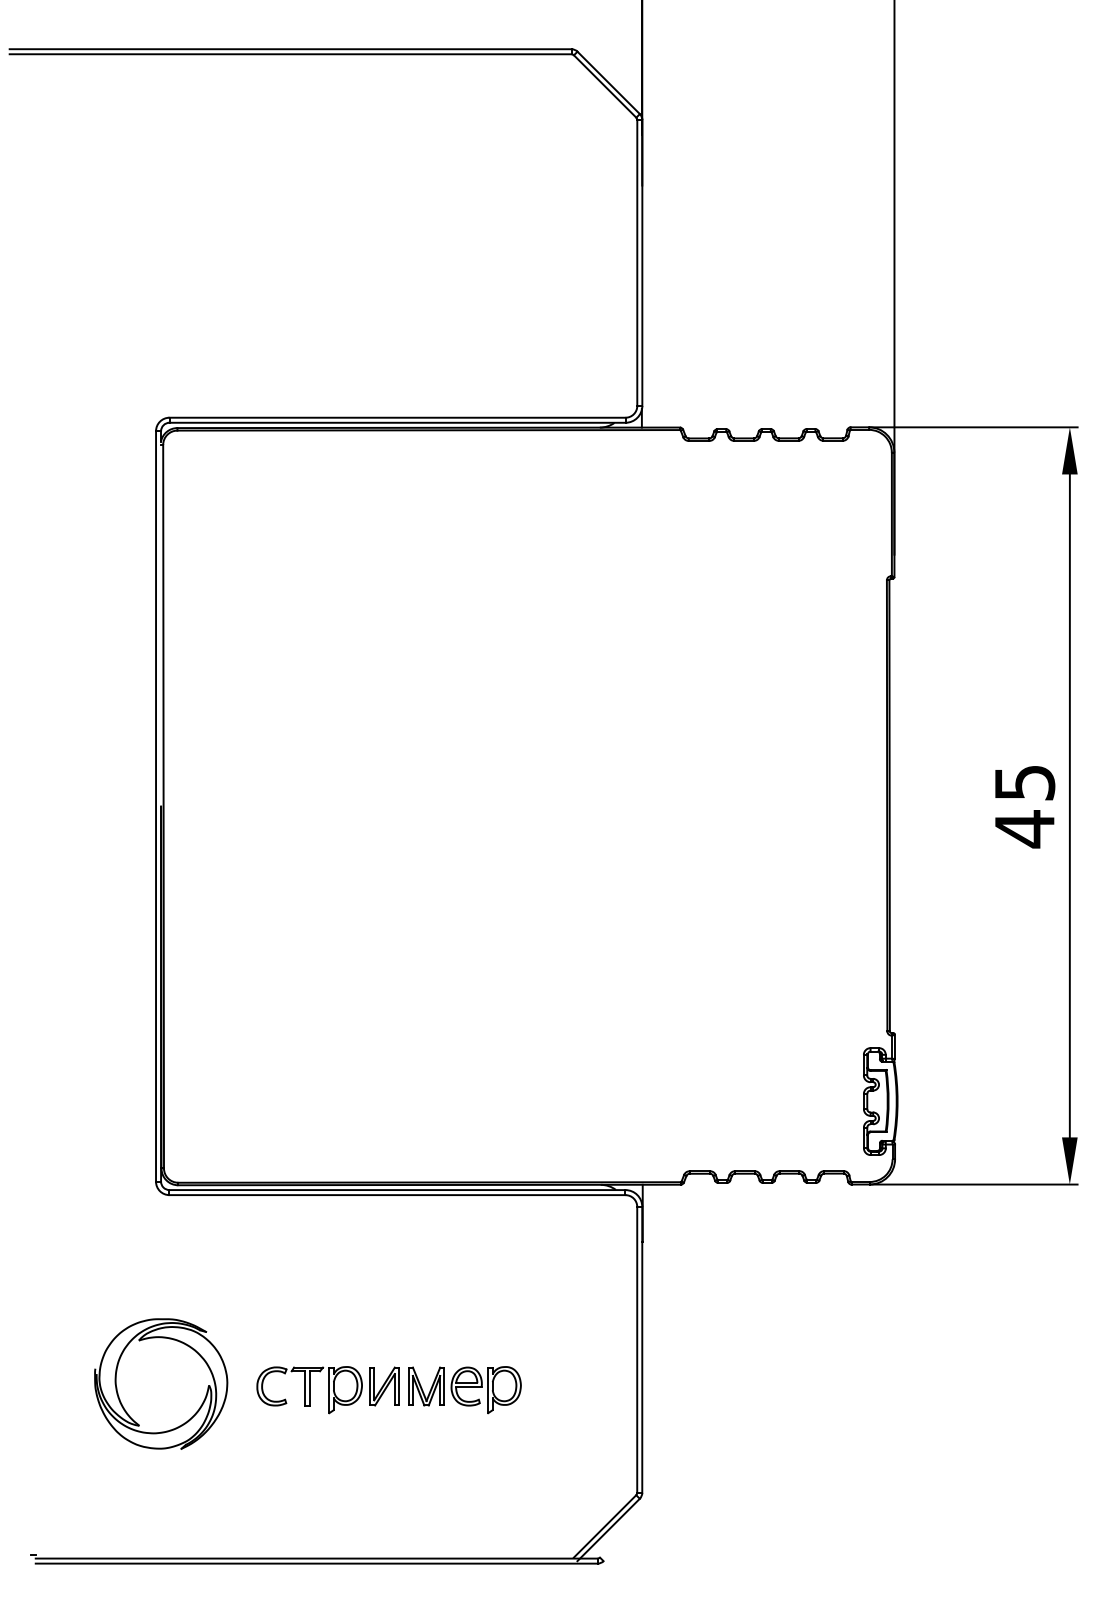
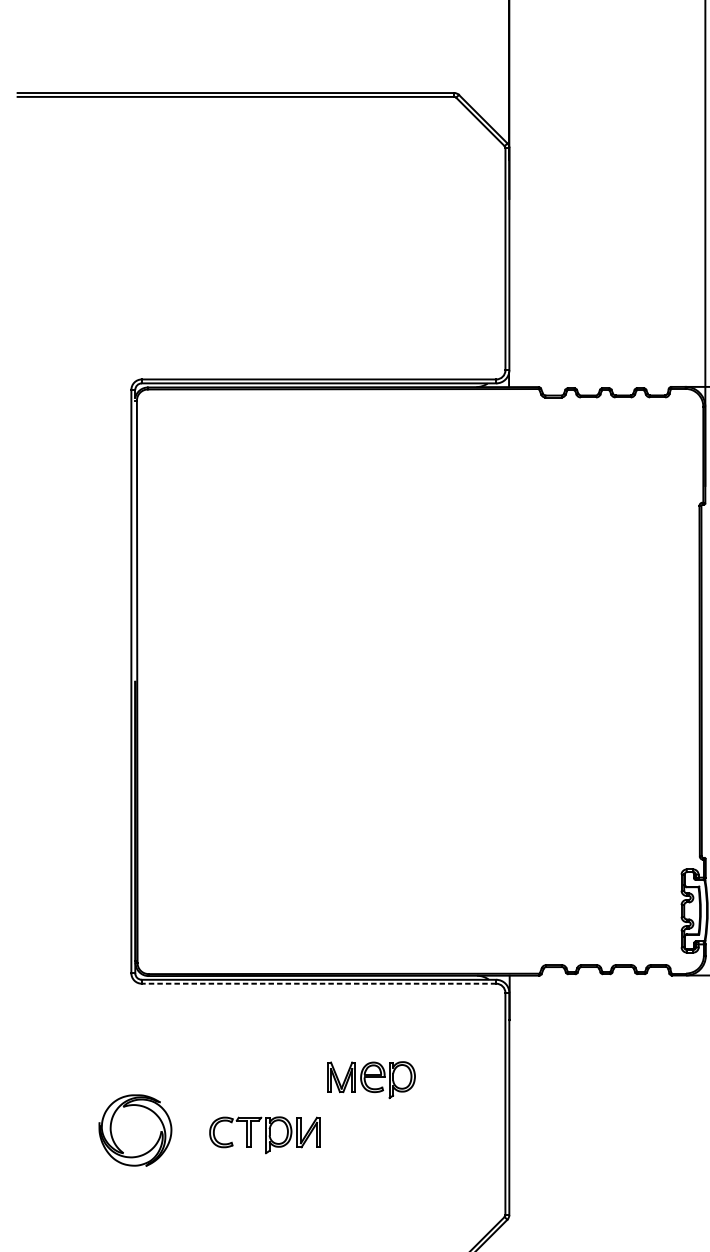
line: (397, 1195) -> (319, 984), solid -> dashed
part: (161, 1383) -> (135, 1130), size x0.7
part: (464, 1390) -> (371, 1080), moved

